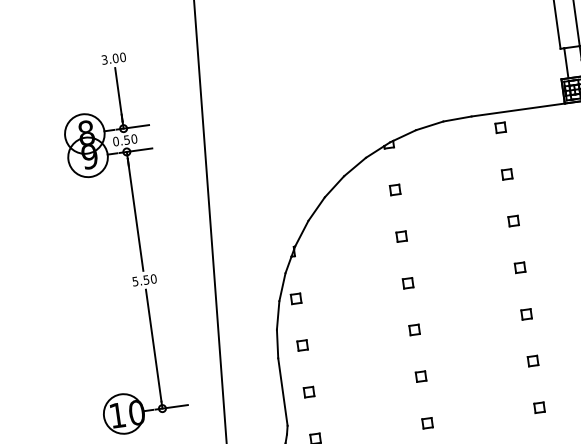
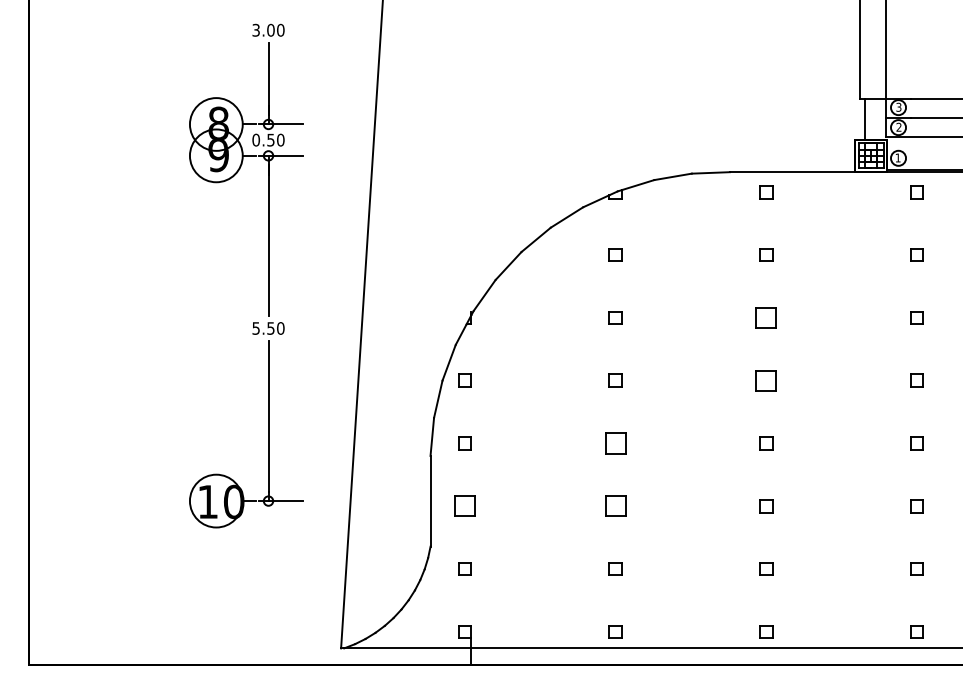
part: (513, 220) -> (766, 317), size x1.6
part: (520, 267) -> (766, 380), size x1.6
part: (414, 330) -> (615, 443), size x1.6
part: (420, 376) -> (615, 506), size x1.6
part: (308, 392) -> (464, 506), size x1.6

